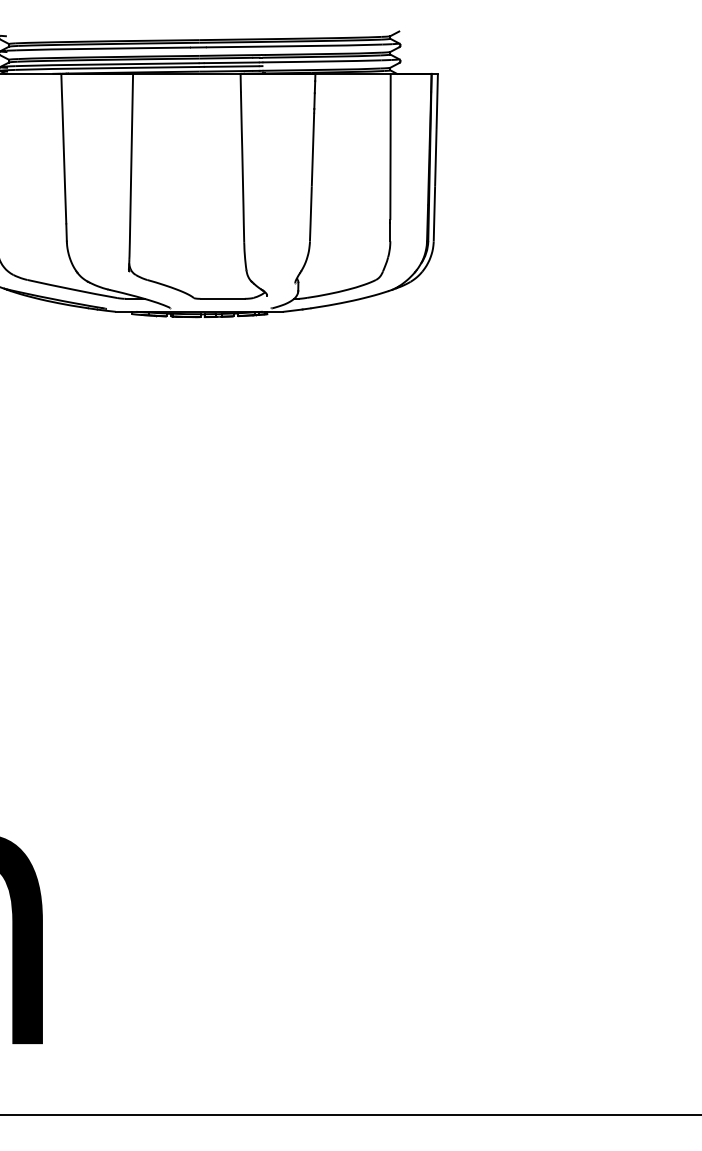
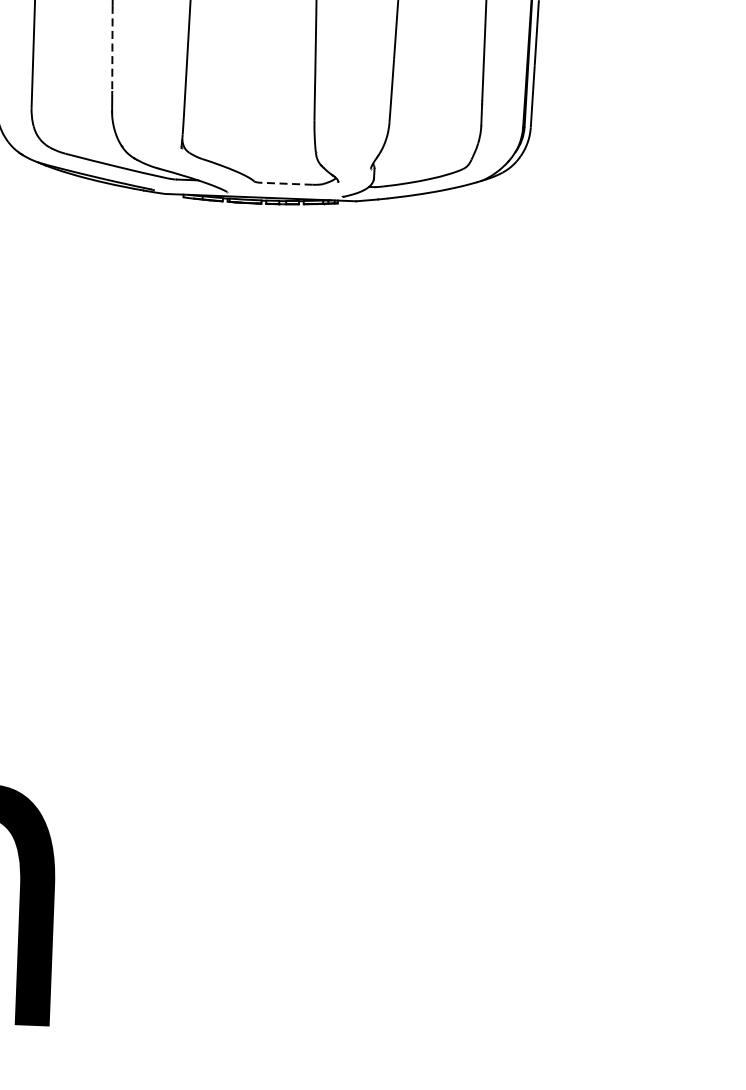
line: (65, 186) -> (112, 48), solid -> dashed
line: (222, 298) -> (287, 183), solid -> dashed

